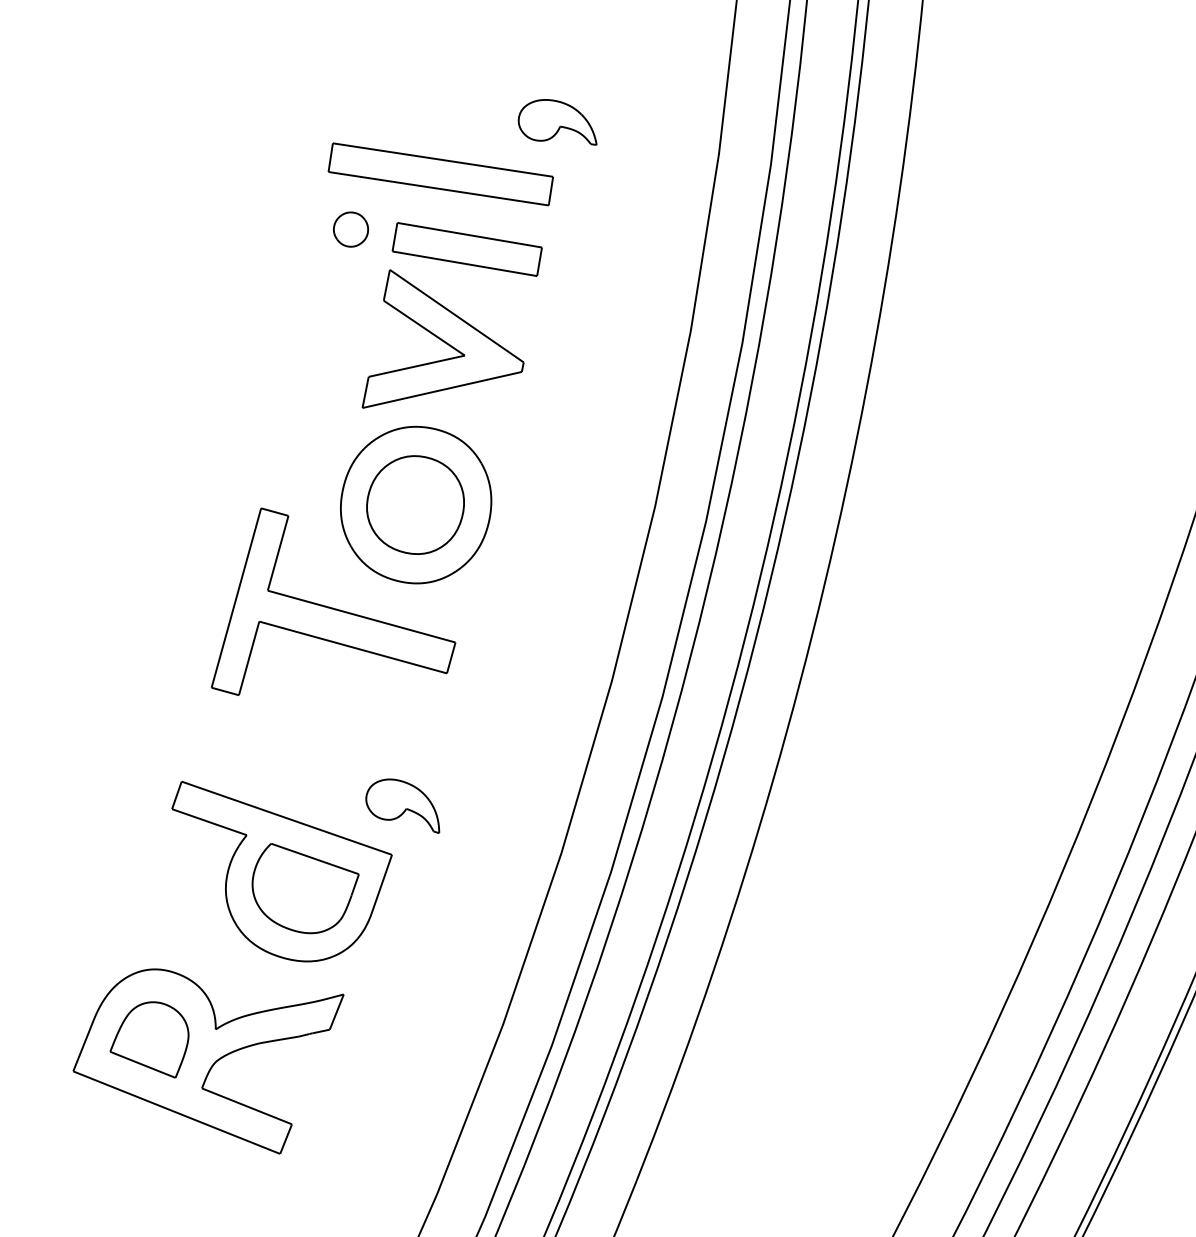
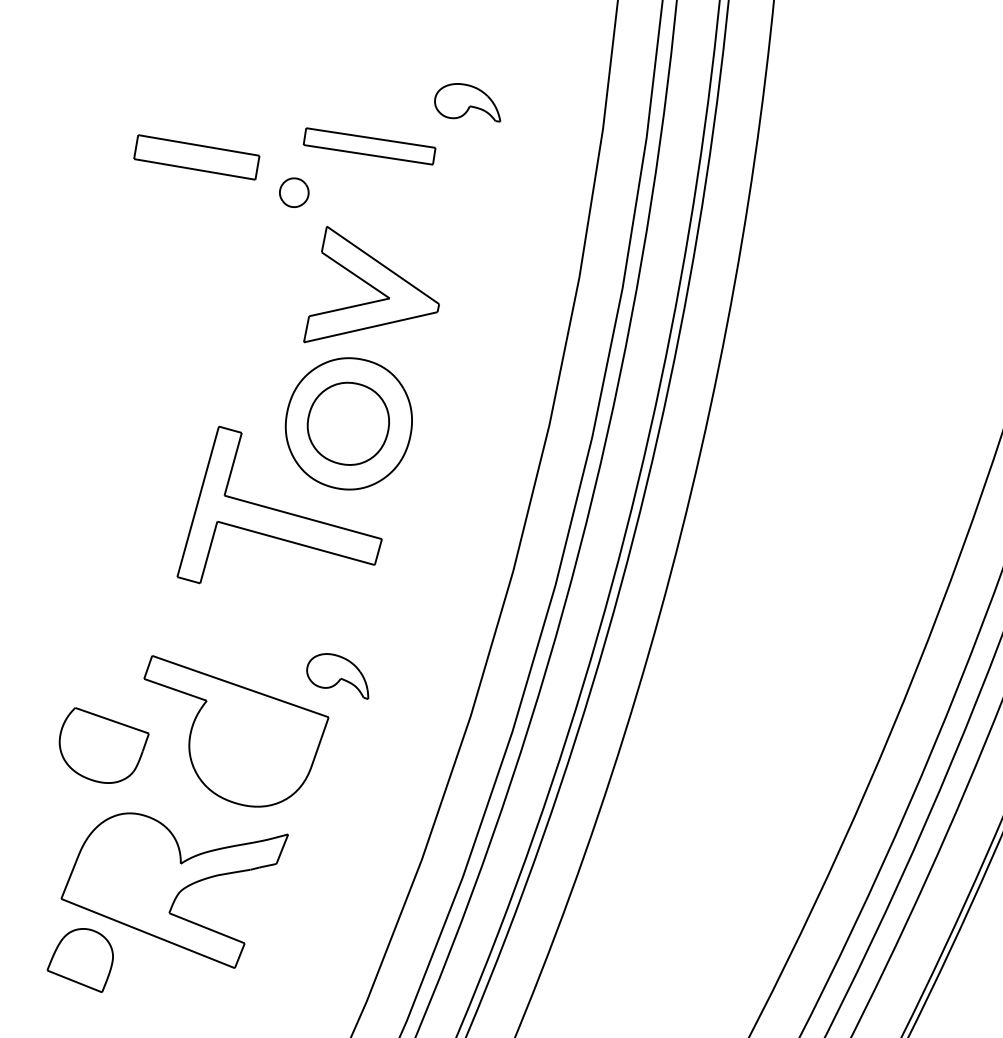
part: (440, 174) -> (369, 146), size x0.7
part: (466, 249) -> (196, 157), moved
part: (304, 888) -> (103, 745), moved
part: (148, 1039) -> (79, 960), moved

